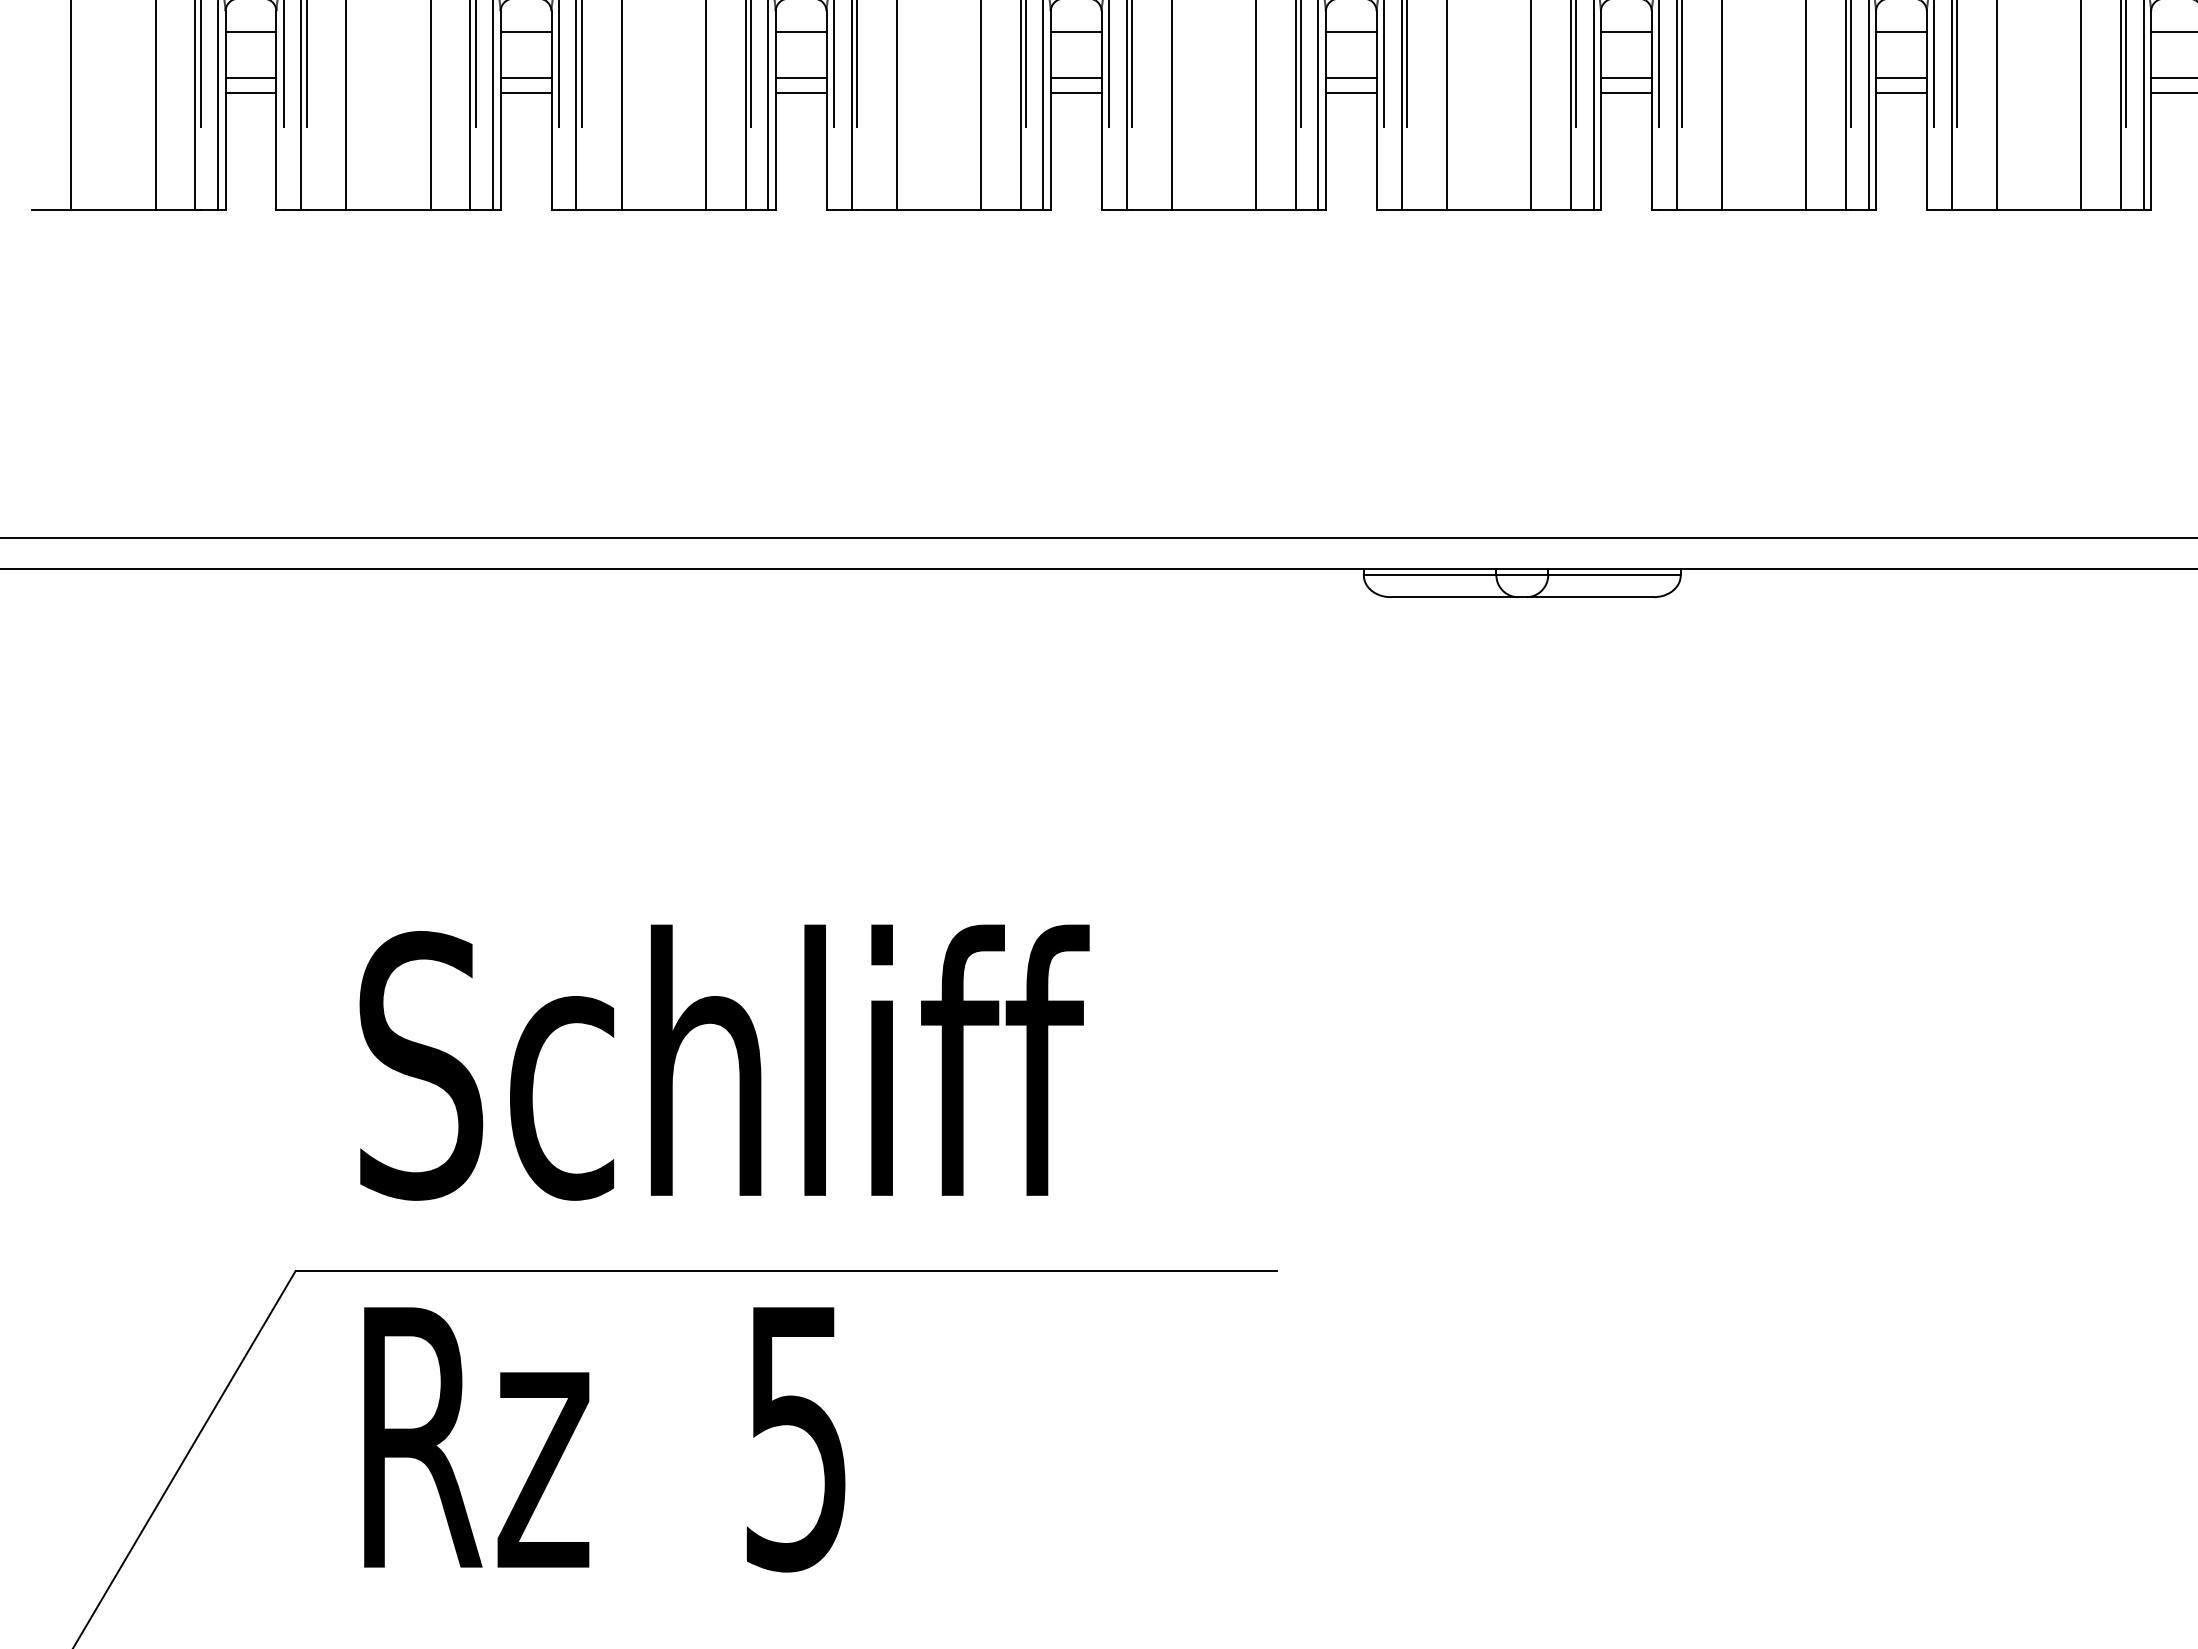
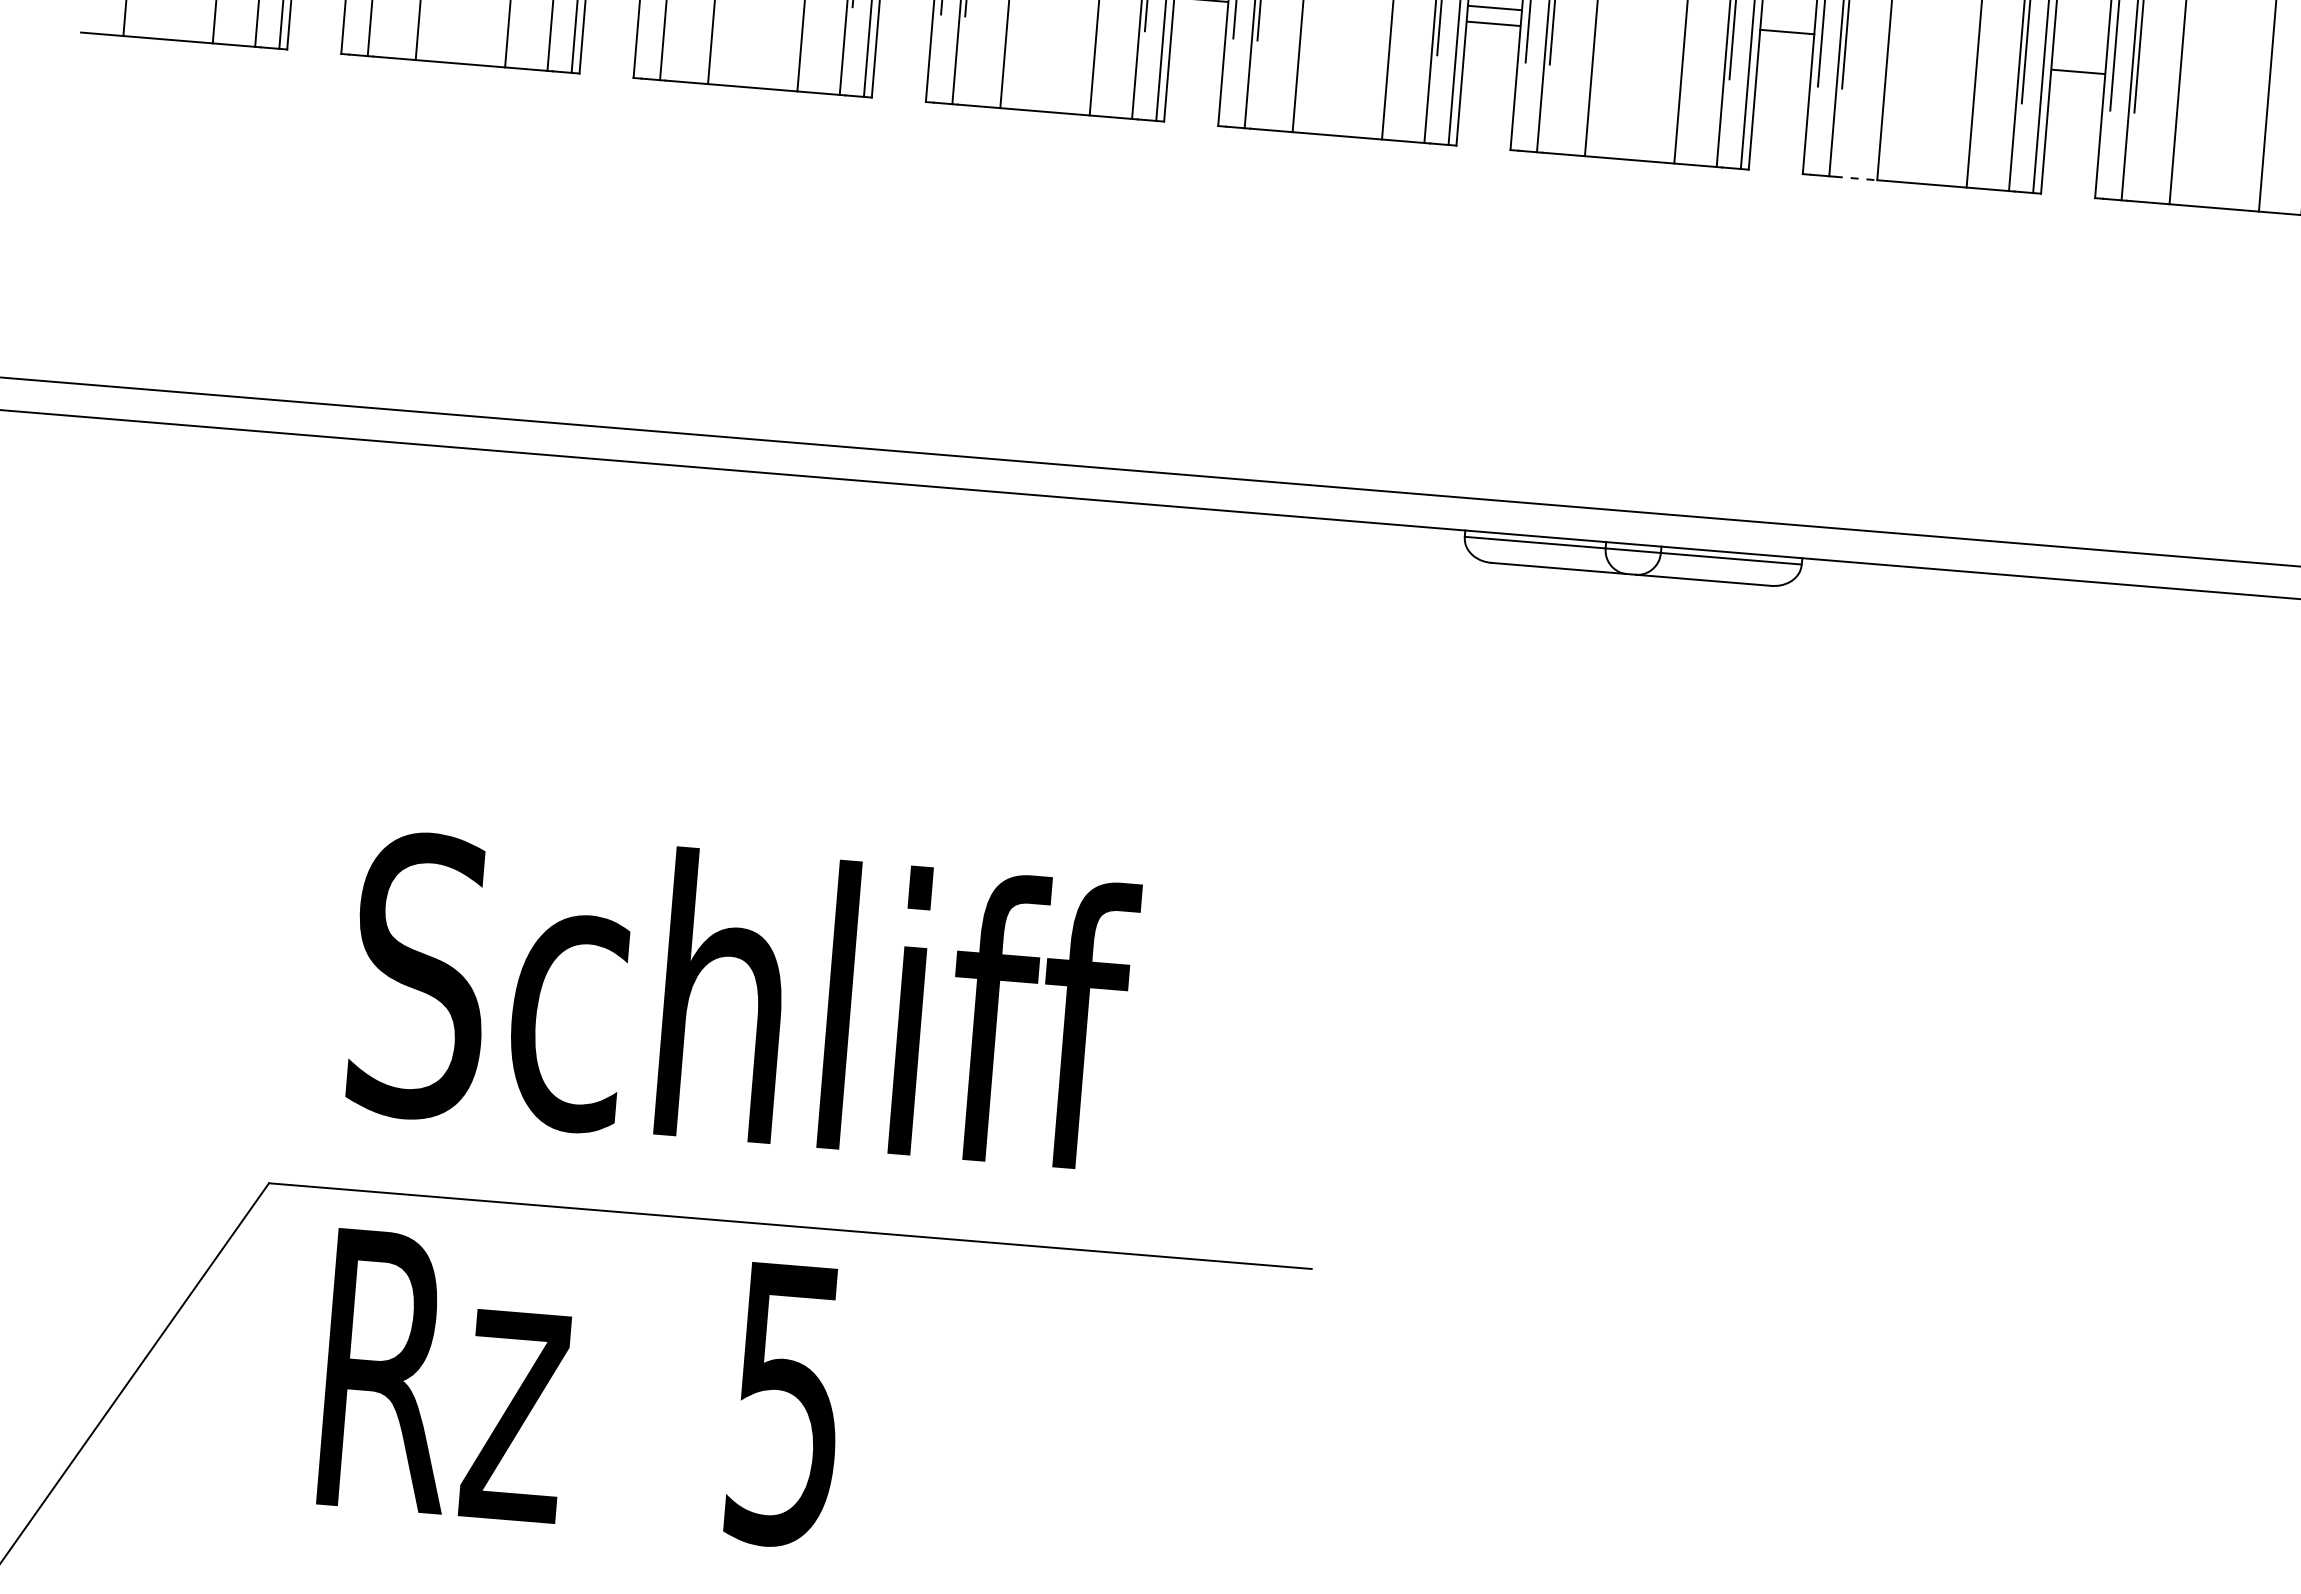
line: (1901, 32) -> (2083, 7), removed
line: (1901, 78) -> (2079, 56), removed
line: (1625, 93) -> (1785, 48), removed
line: (1701, 209) -> (1855, 178), solid -> dashed

